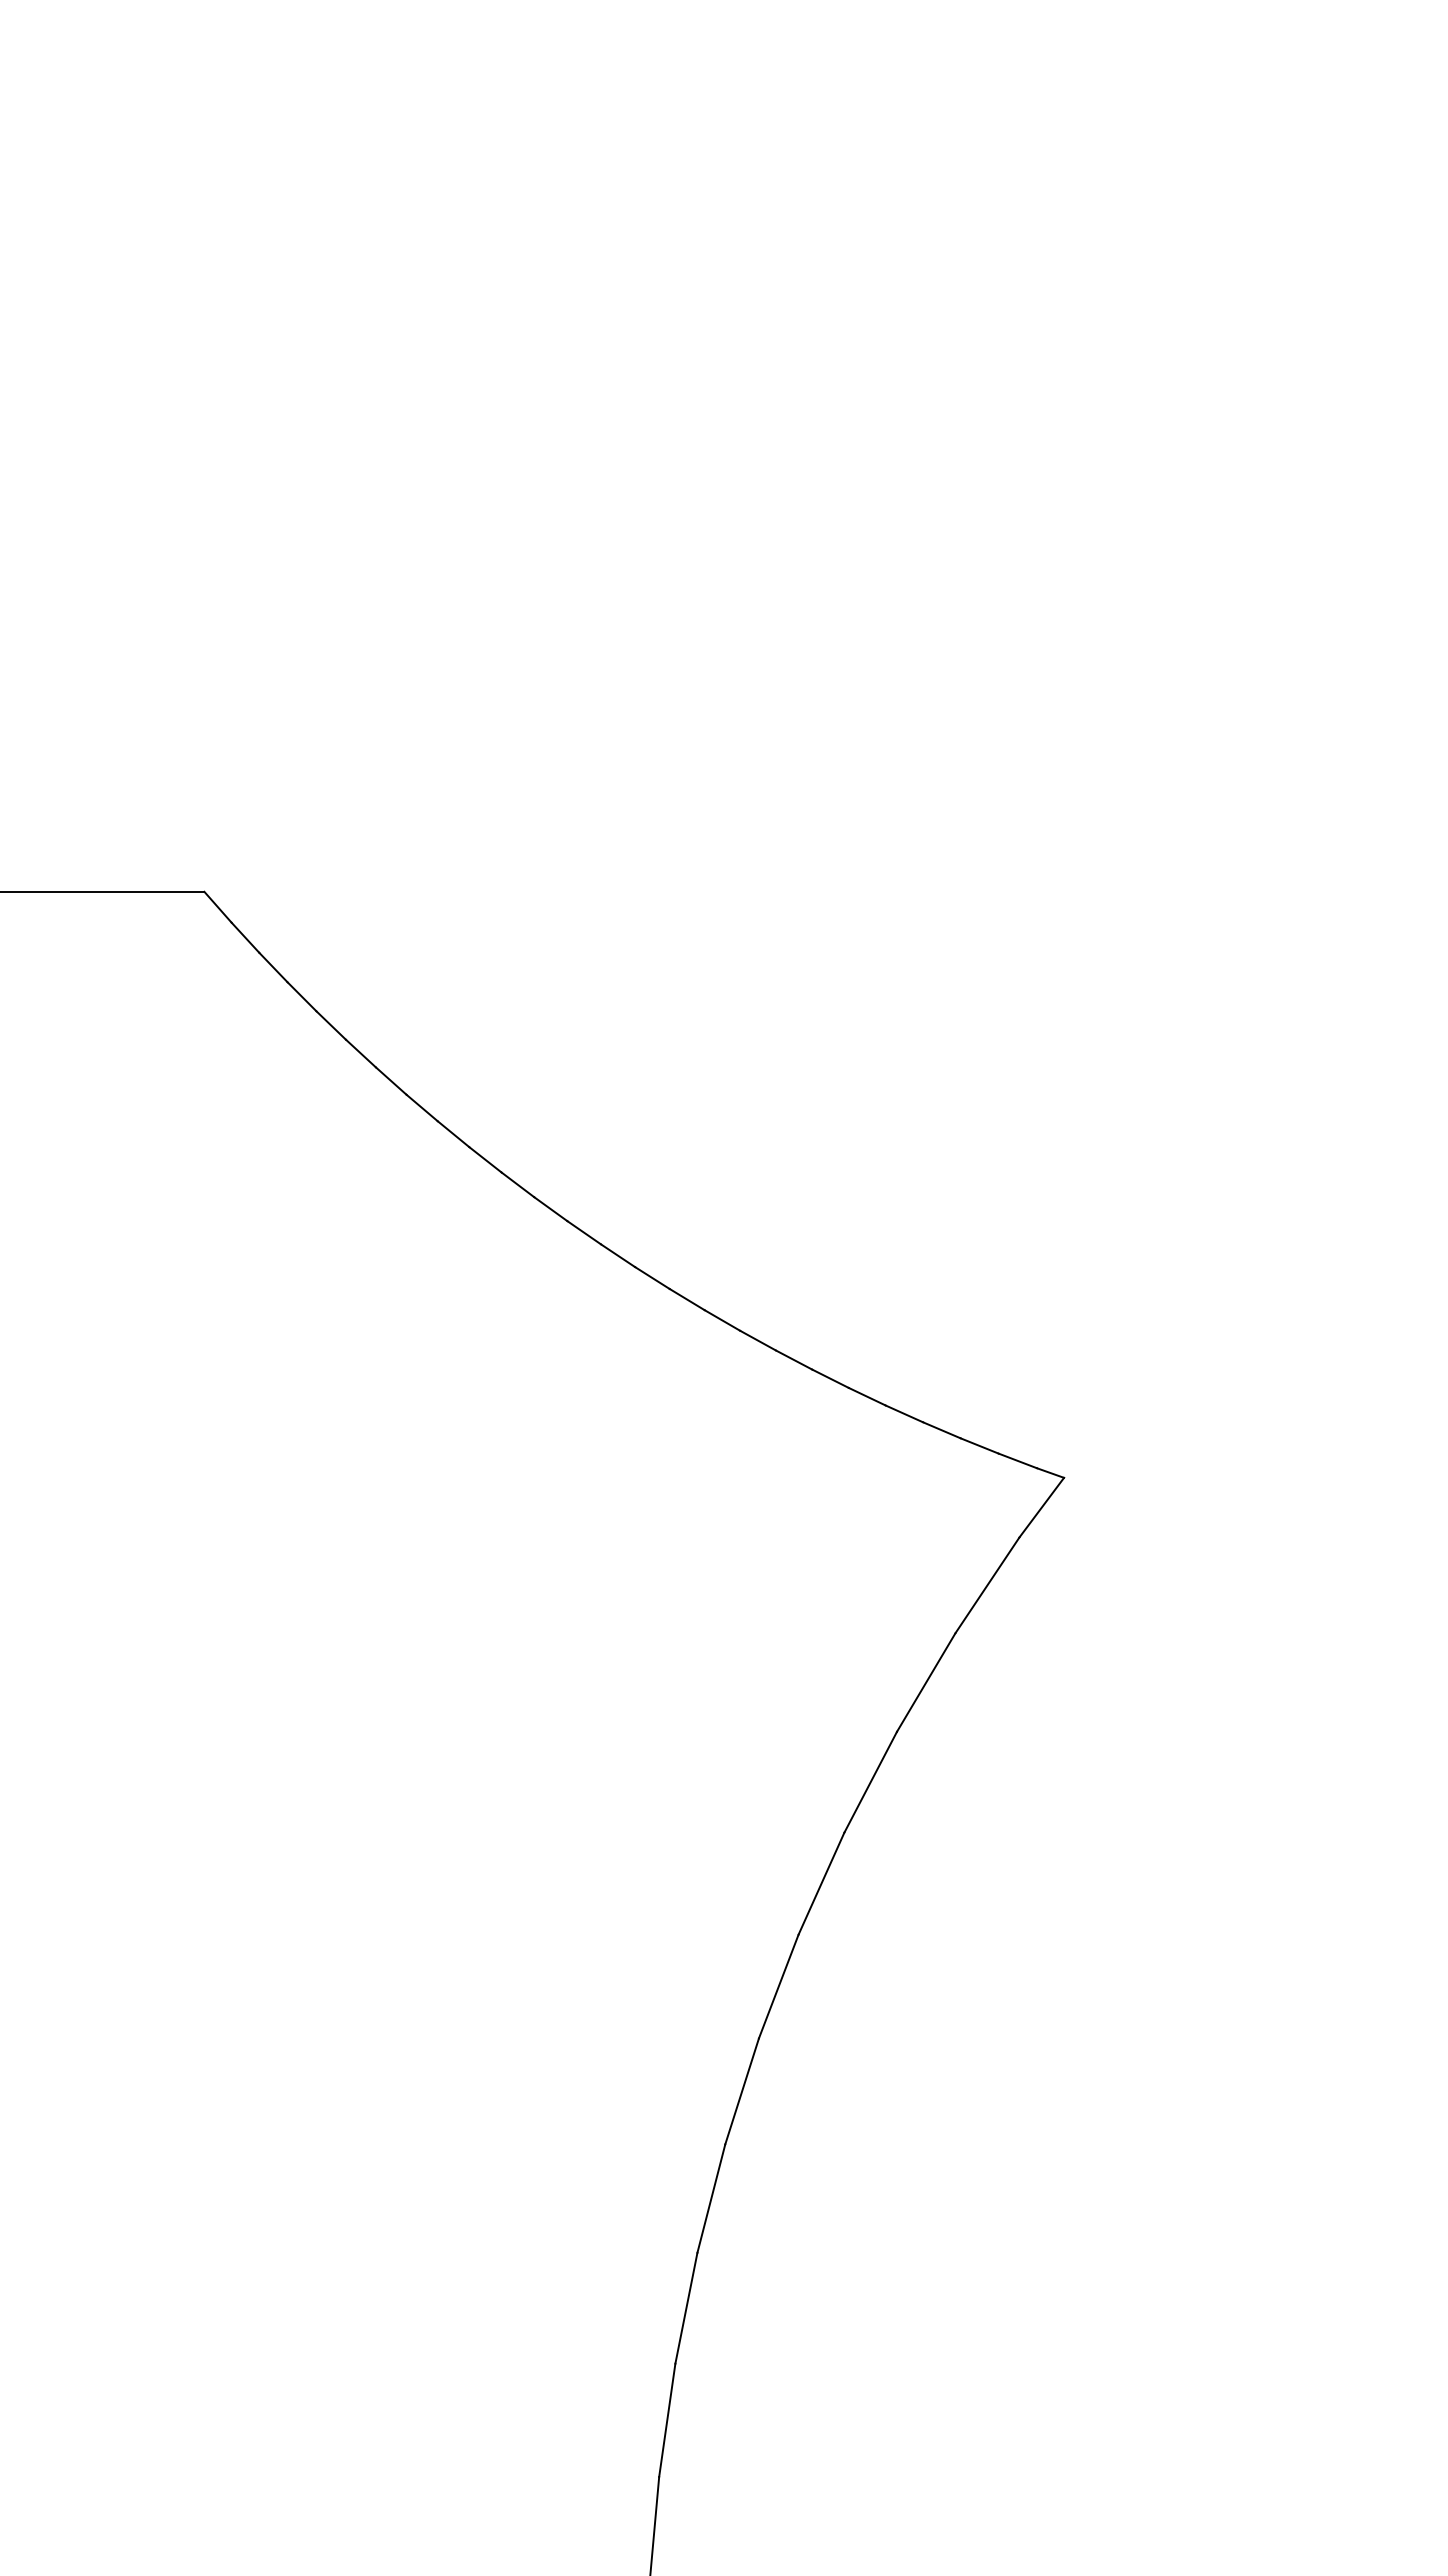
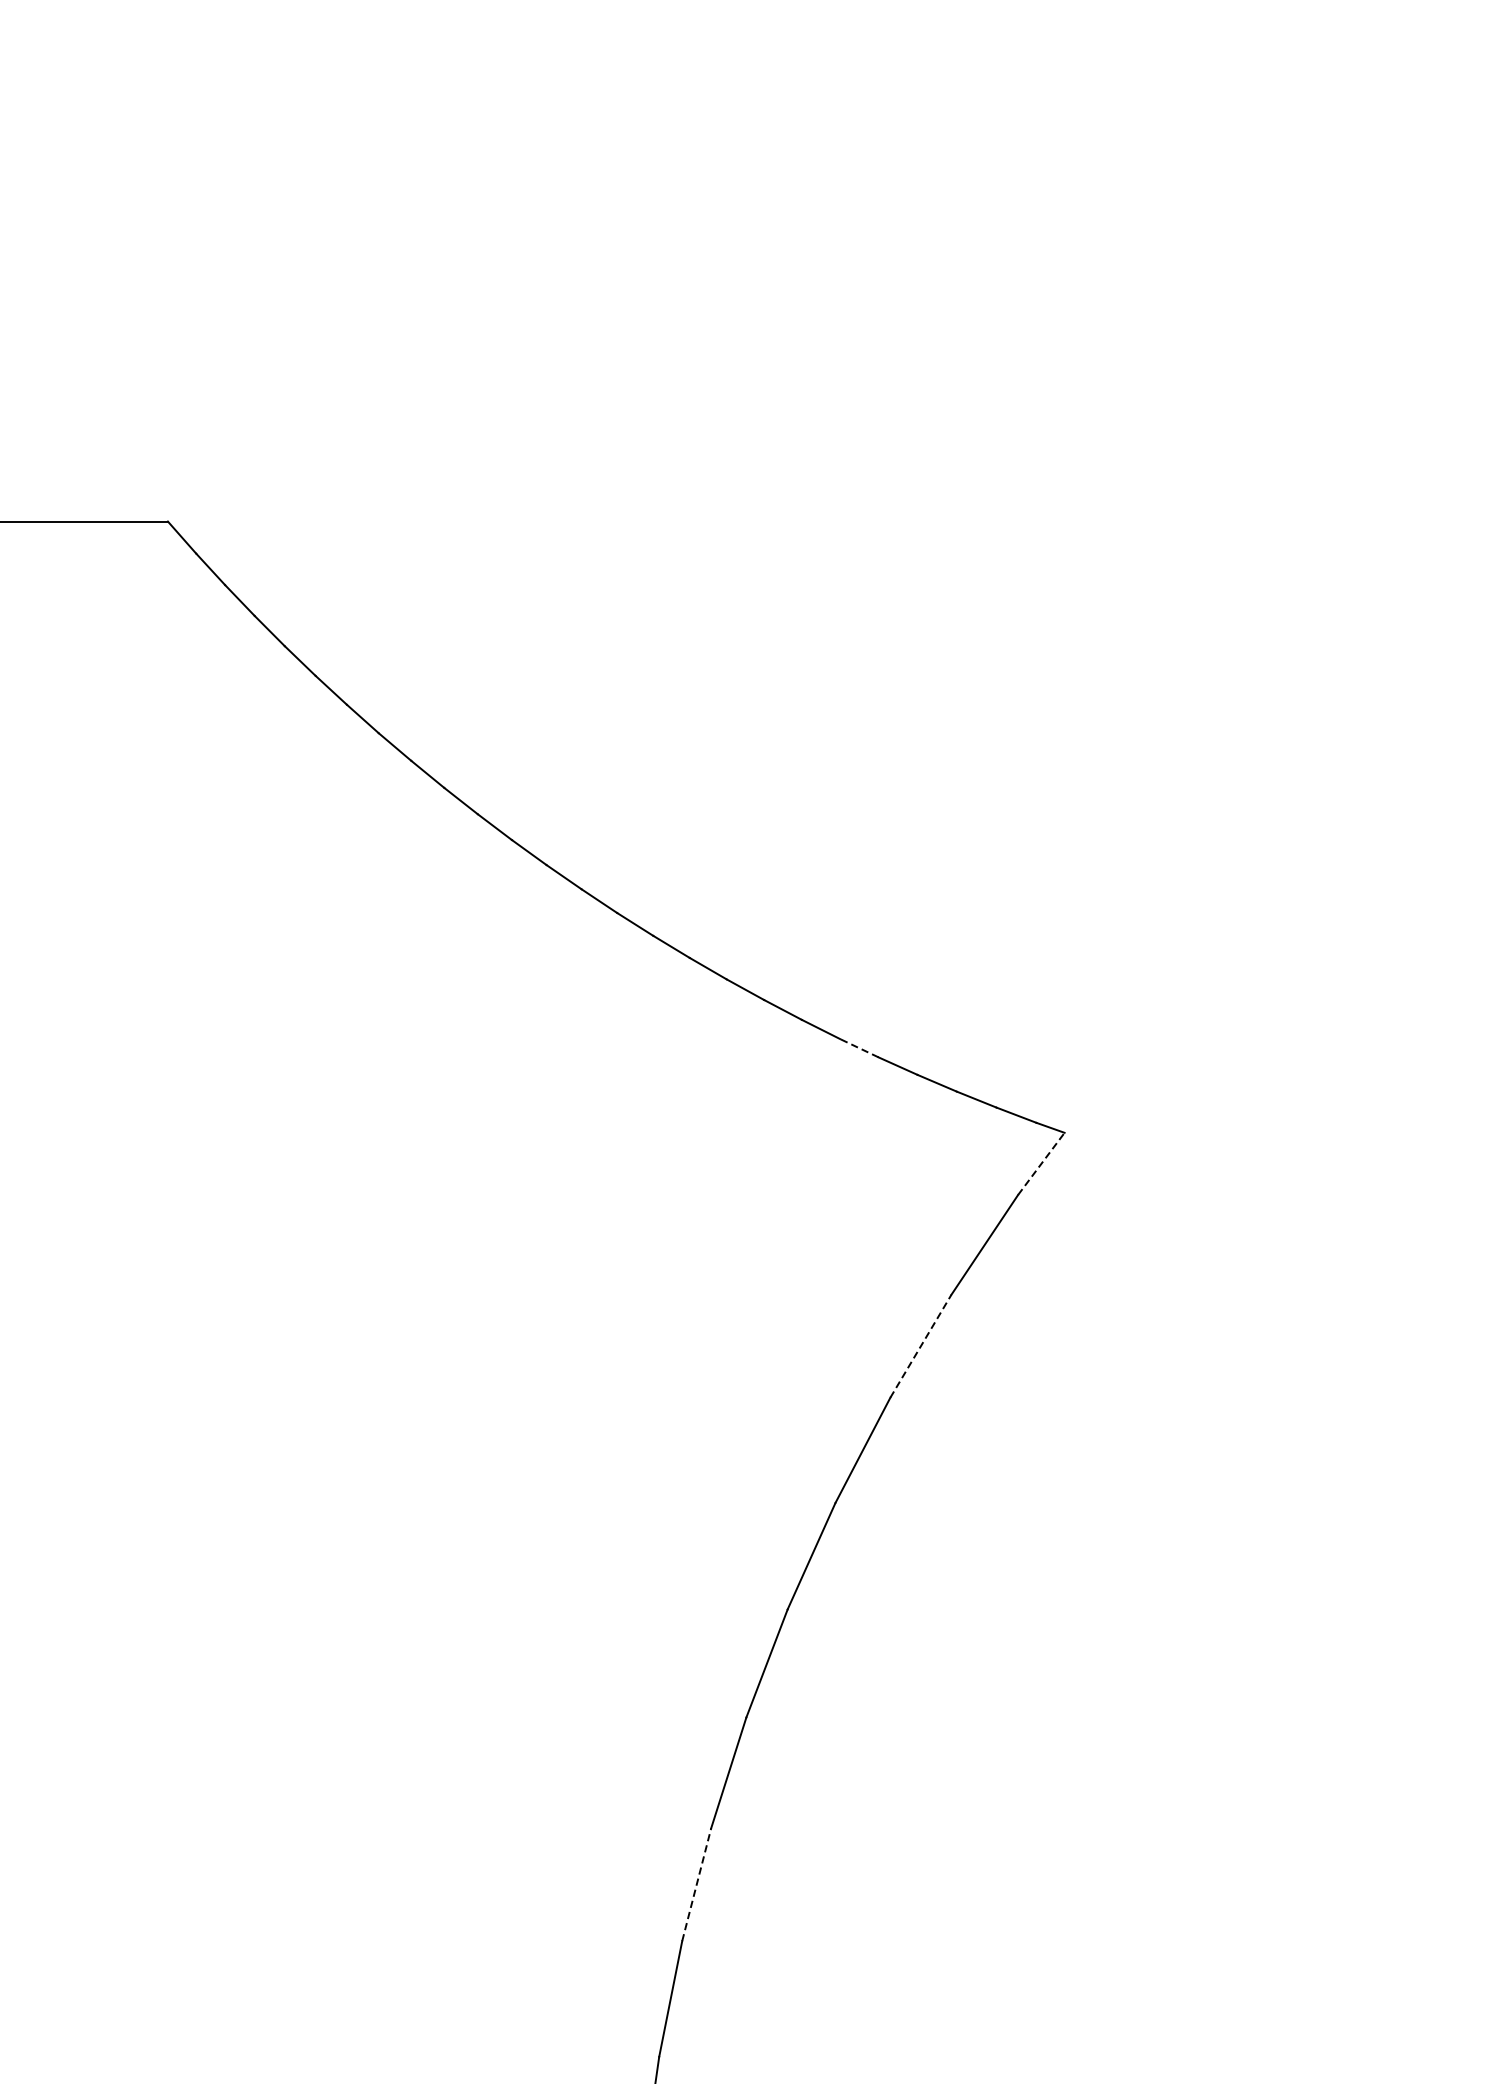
line: (866, 1396) -> (858, 1047), solid -> dashed
line: (1042, 1507) -> (1042, 1163), solid -> dashed
line: (926, 1682) -> (921, 1346), solid -> dashed
line: (711, 2198) -> (696, 1884), solid -> dashed

